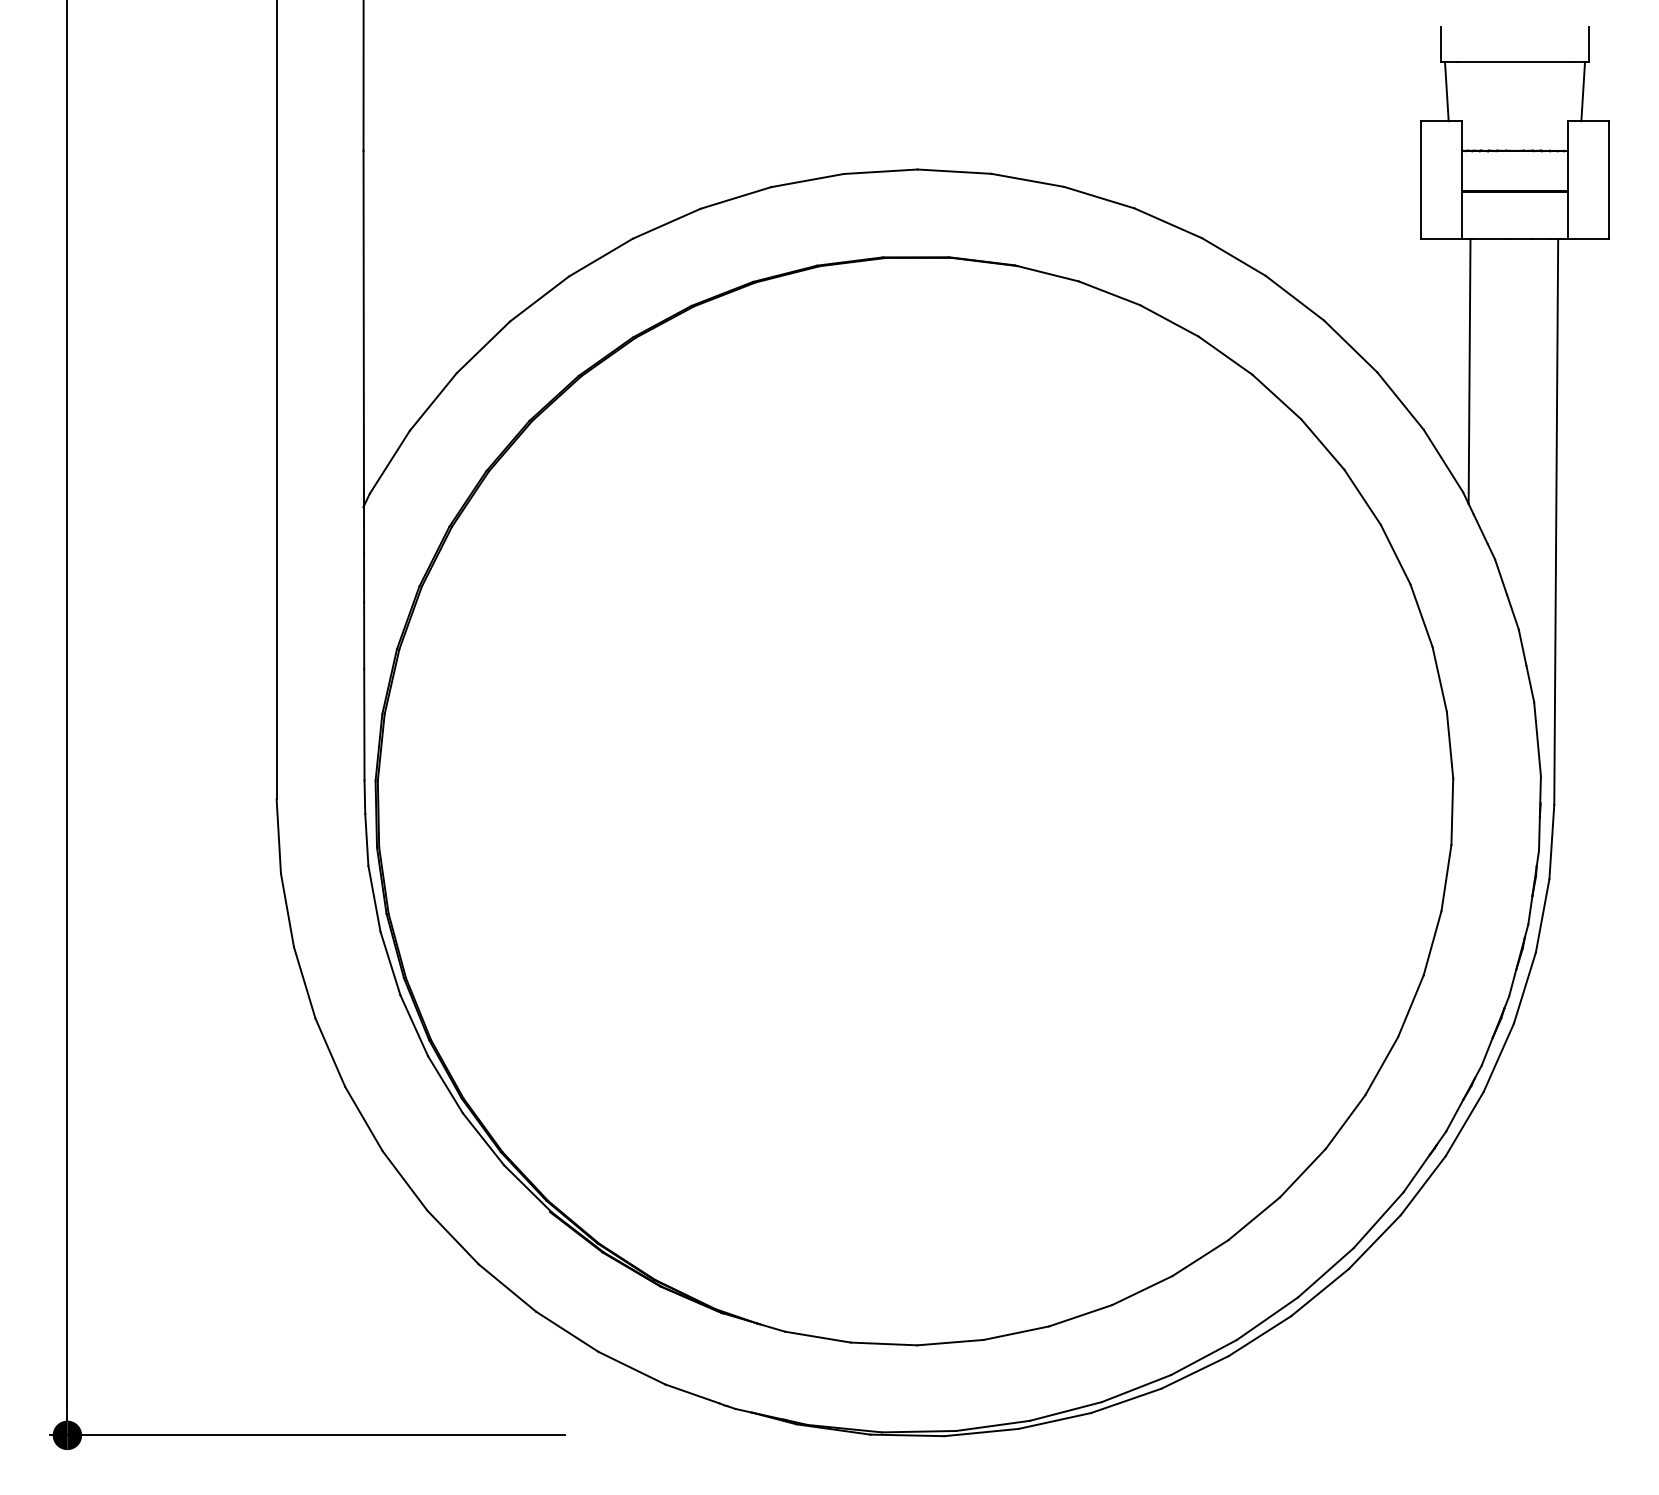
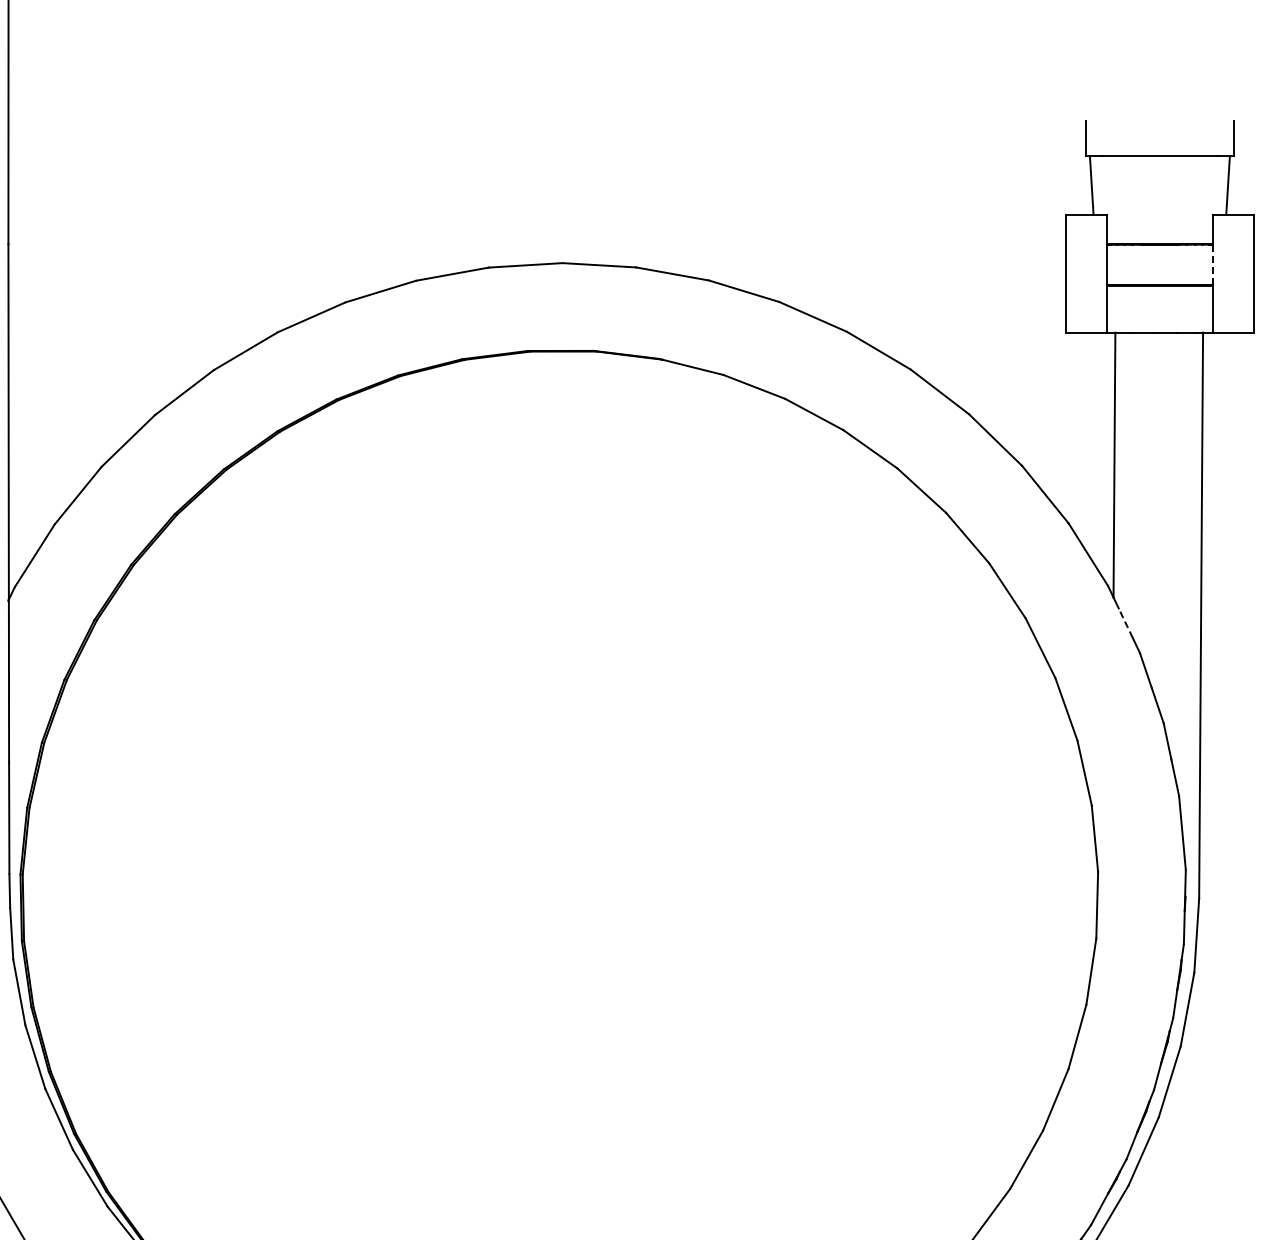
line: (1568, 171) -> (1213, 265), solid -> dashed
line: (1480, 529) -> (1125, 623), solid -> dashed

